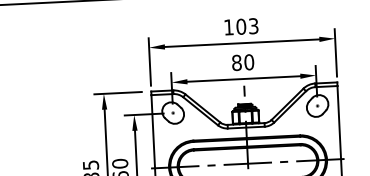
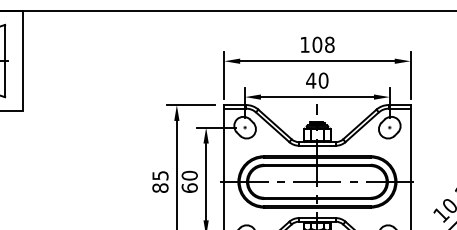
text: (253, 25) -> (329, 44), 103 -> 108
text: (237, 62) -> (311, 80), 80 -> 40

